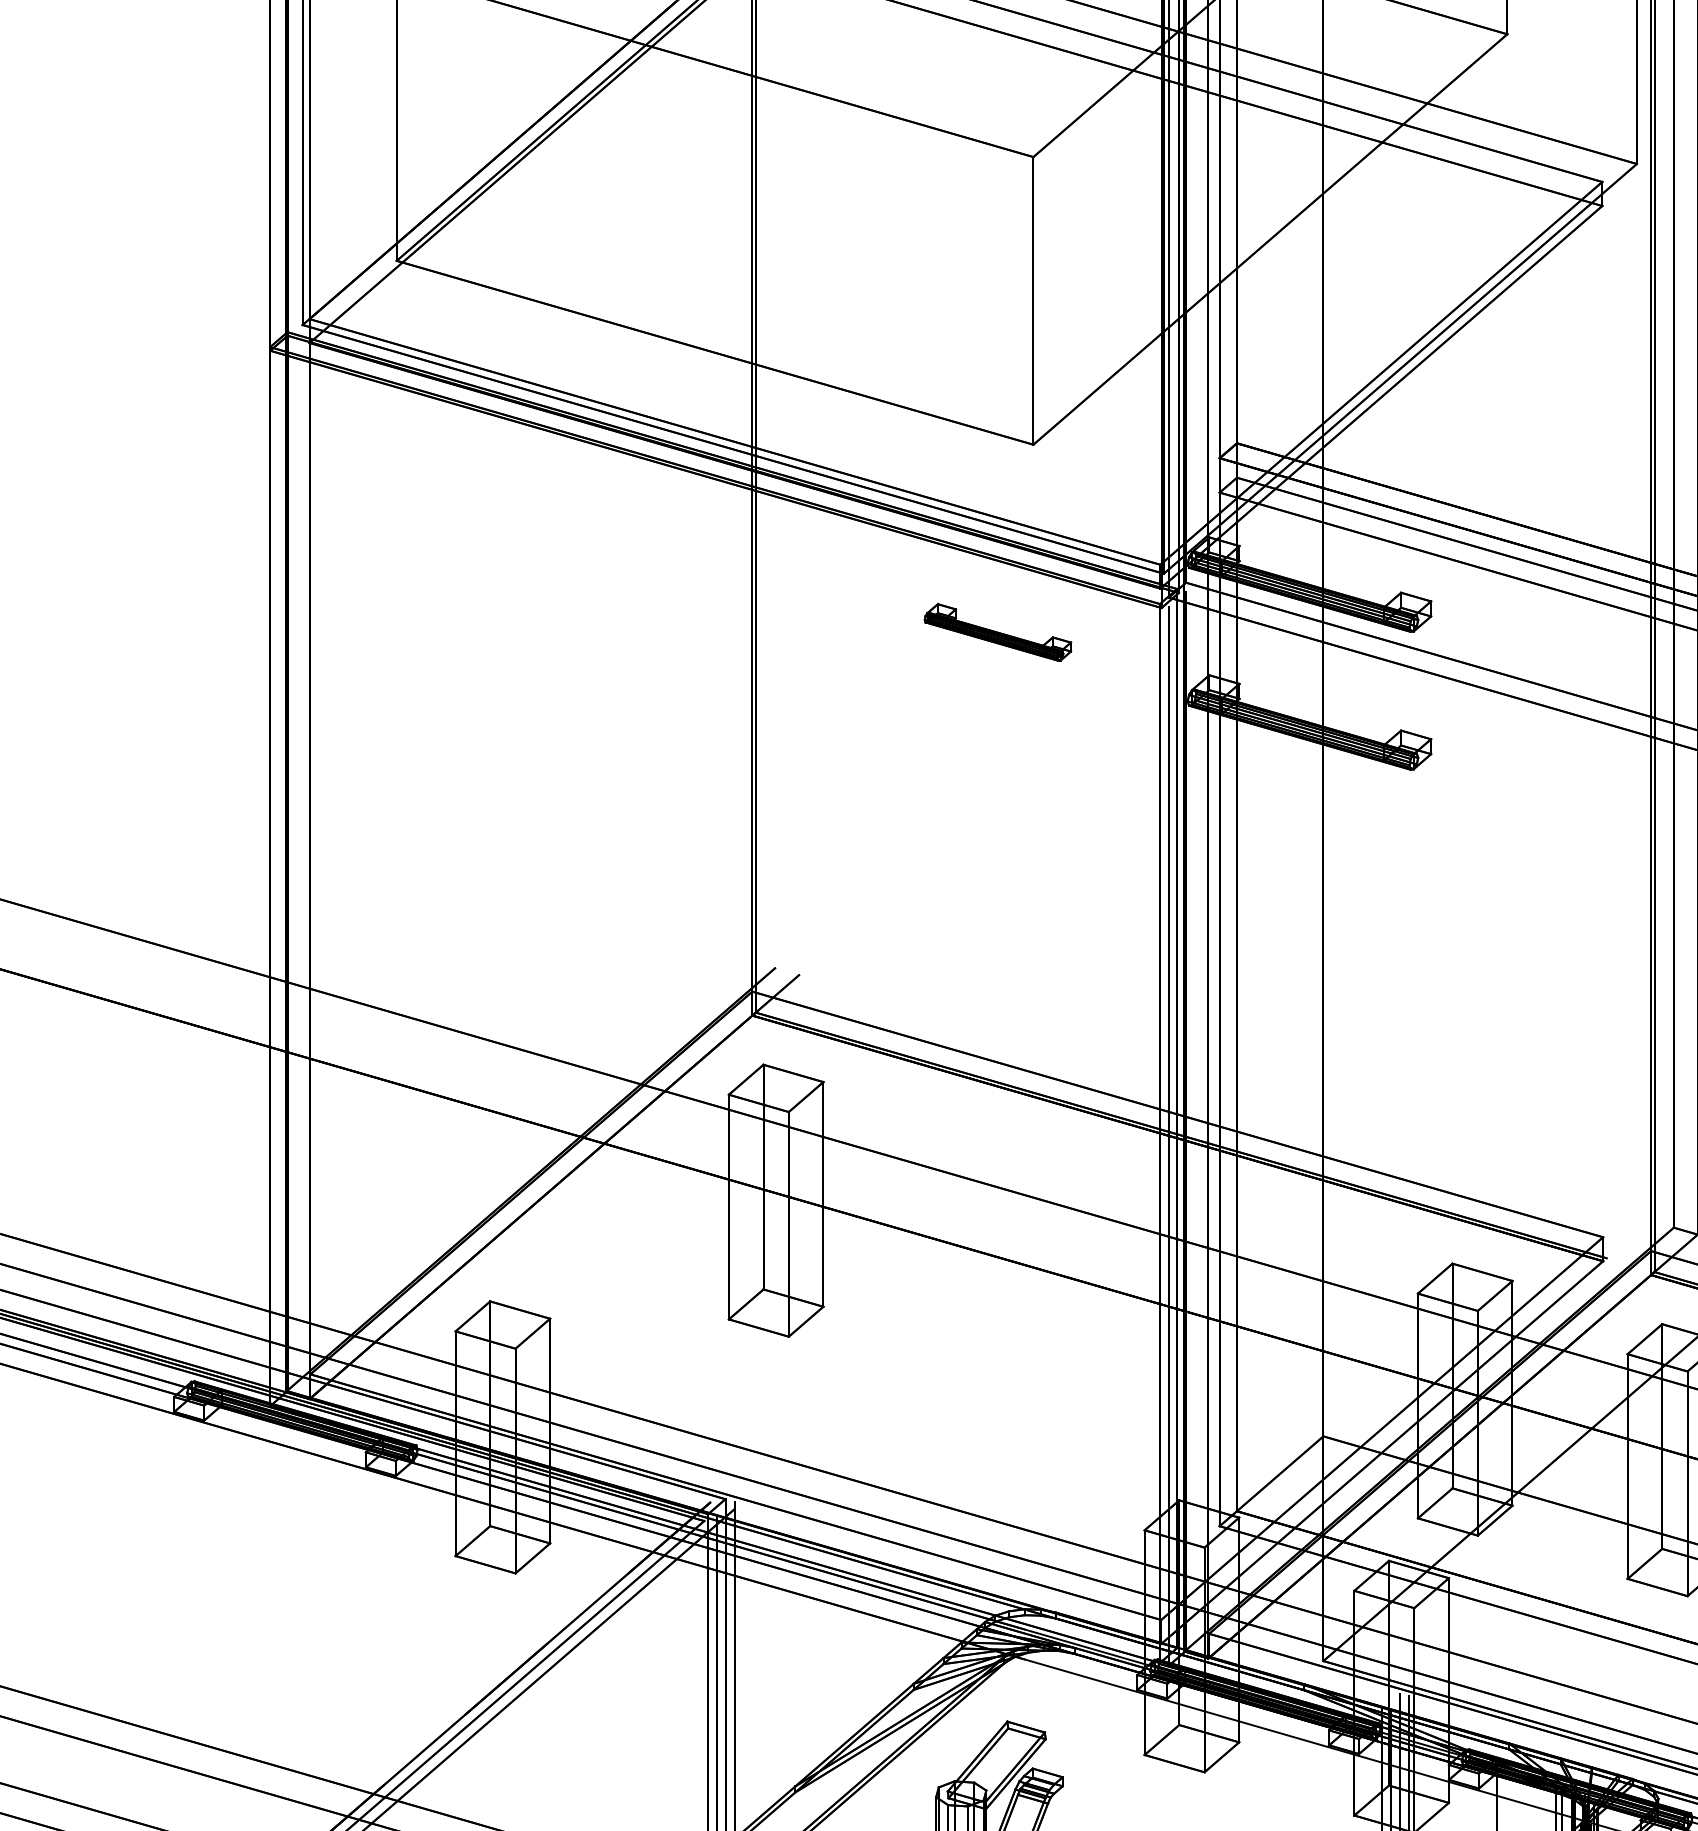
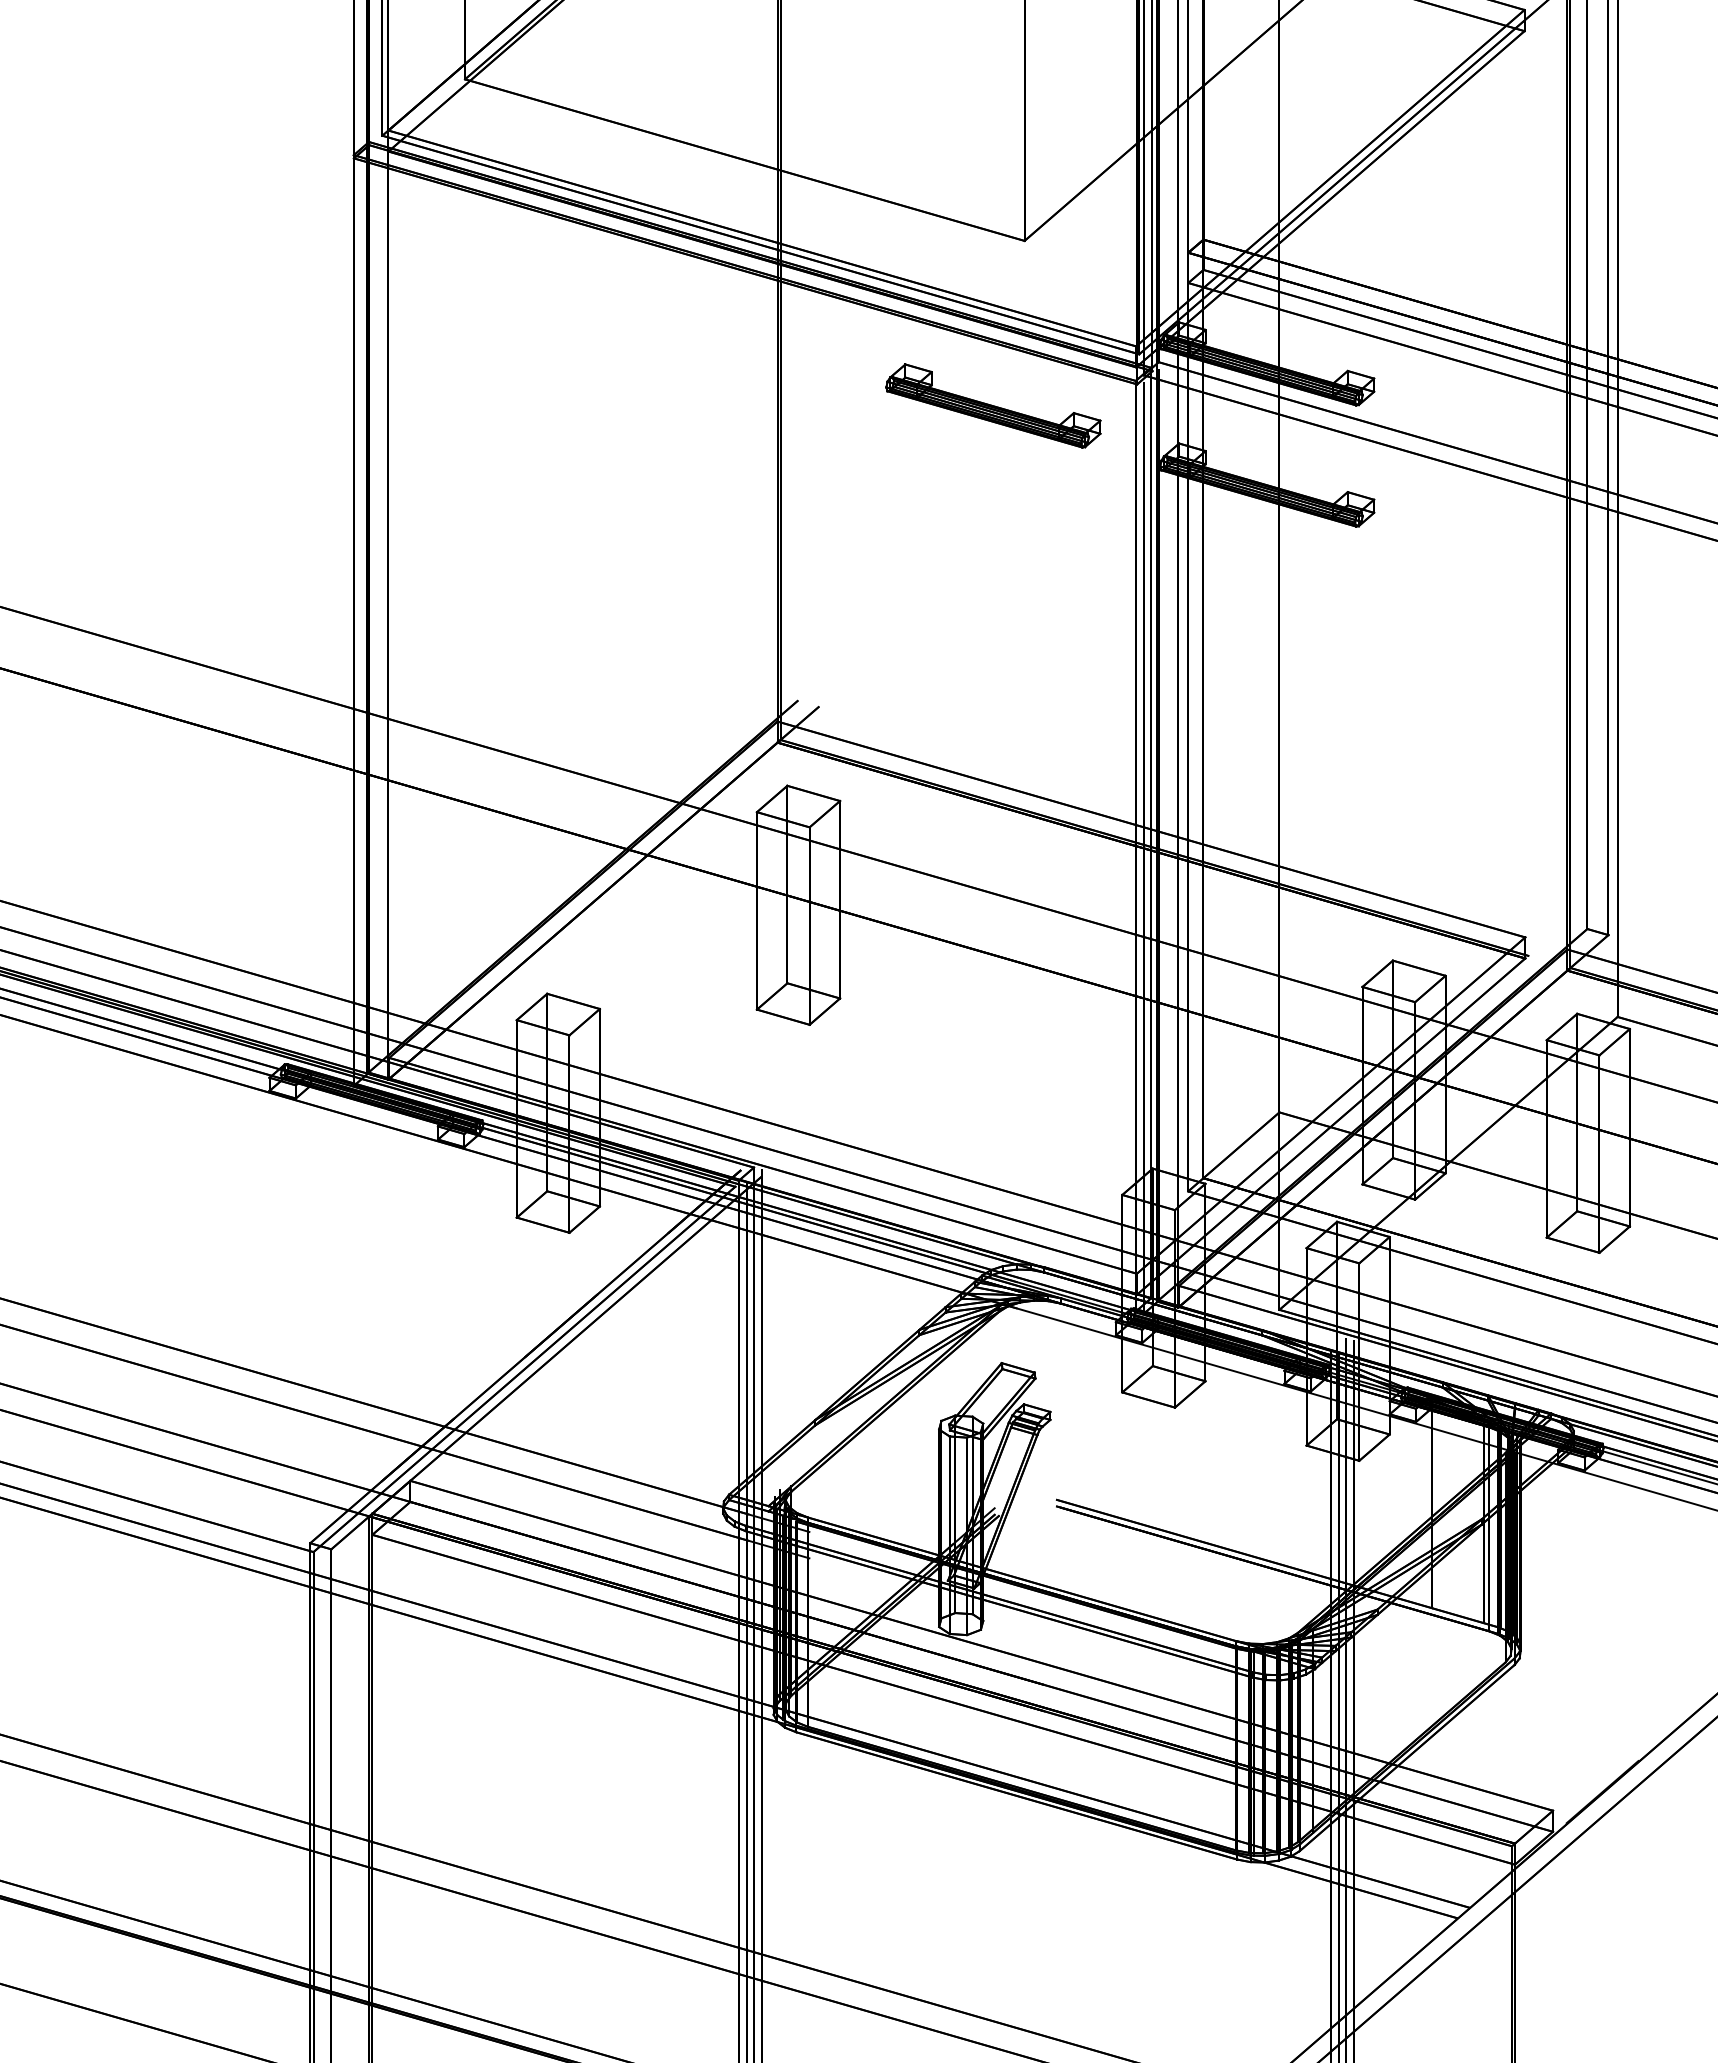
part: (998, 631) -> (993, 405), size x1.67

